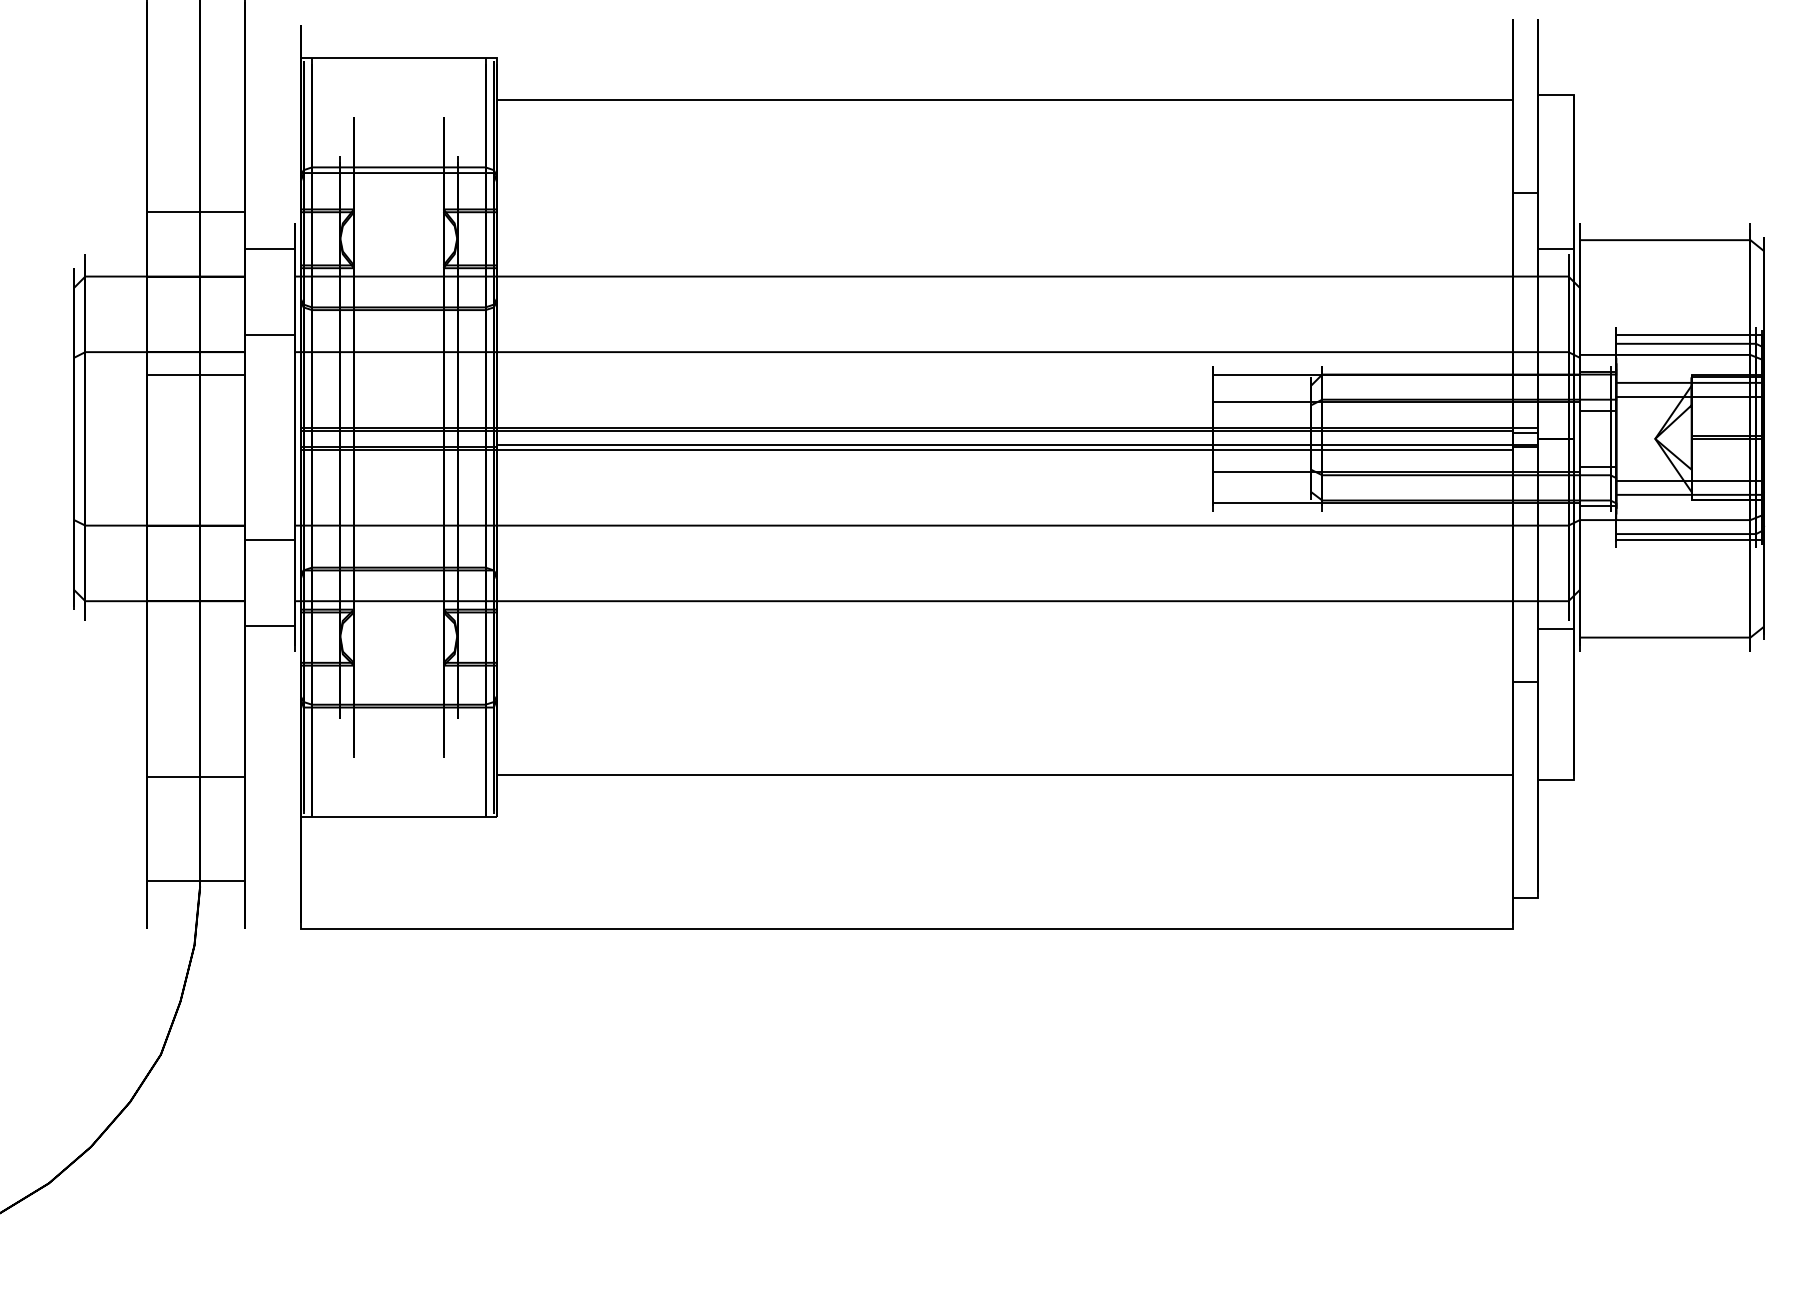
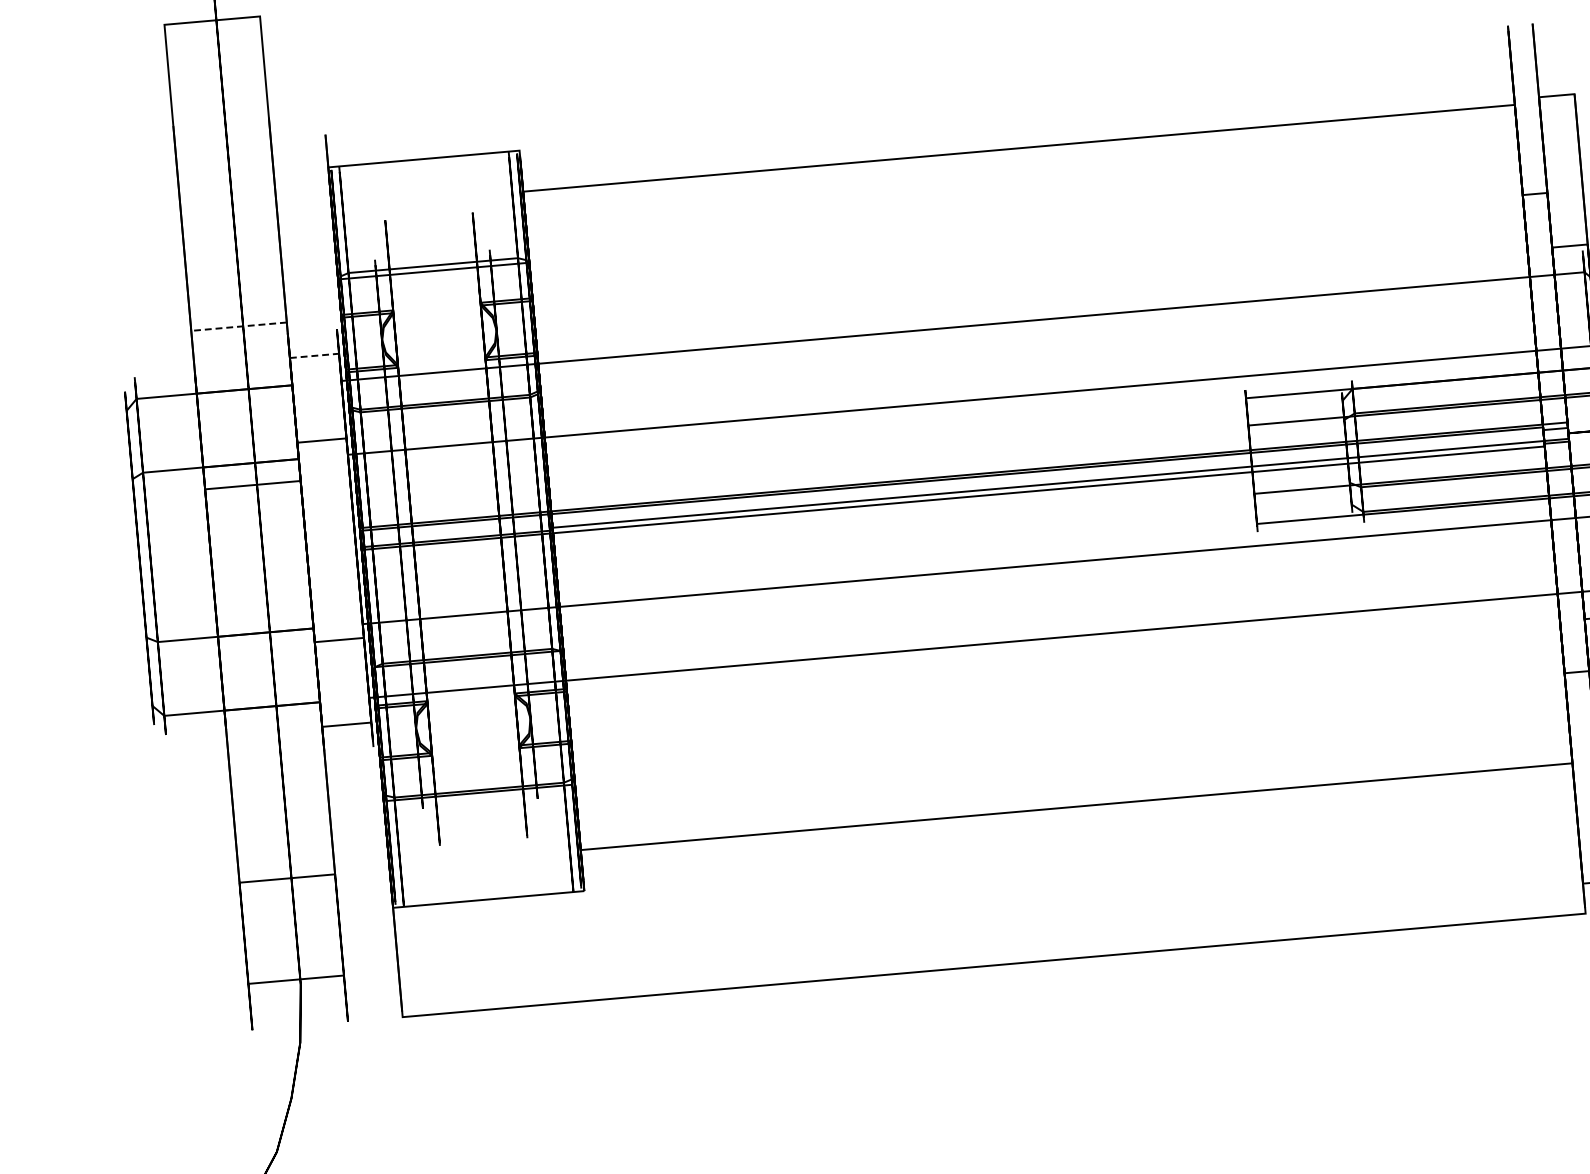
line: (195, 212) -> (238, 326), solid -> dashed
line: (270, 248) -> (314, 355), solid -> dashed

